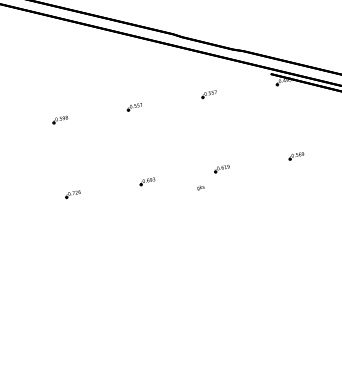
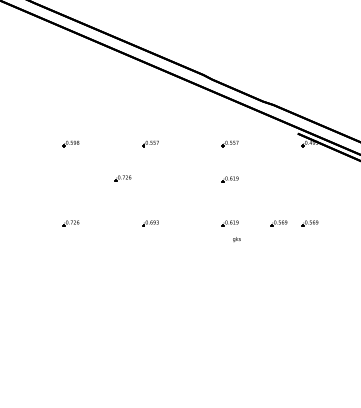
part: (214, 127) -> (229, 179), added
part: (114, 143) -> (122, 178), added
part: (267, 161) -> (278, 223), added
text: (200, 187) -> (236, 239), moved

